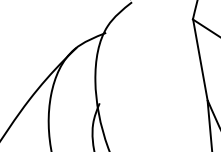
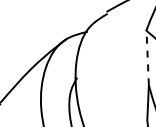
line: (199, 59) -> (147, 57), solid -> dashed

